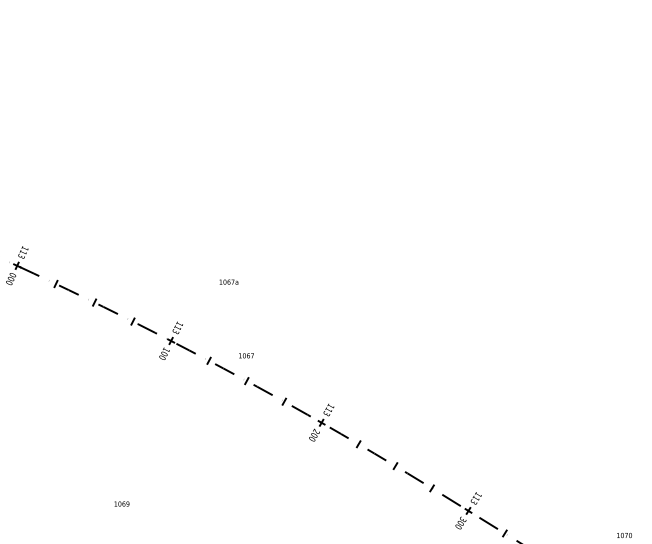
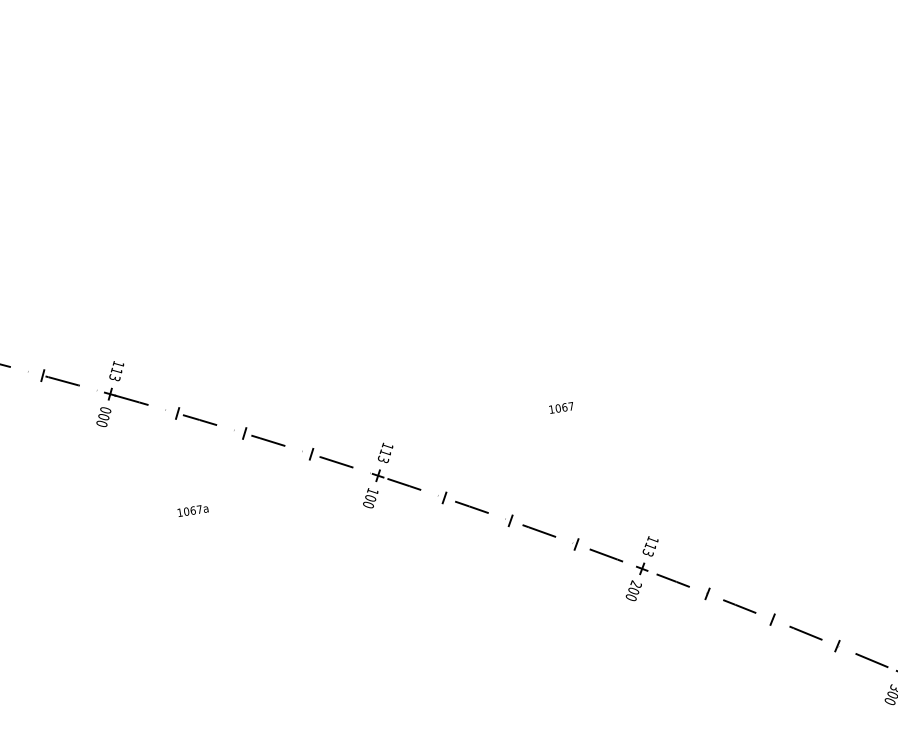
text: (228, 281) -> (192, 509), moved
text: (246, 355) -> (561, 407), moved

